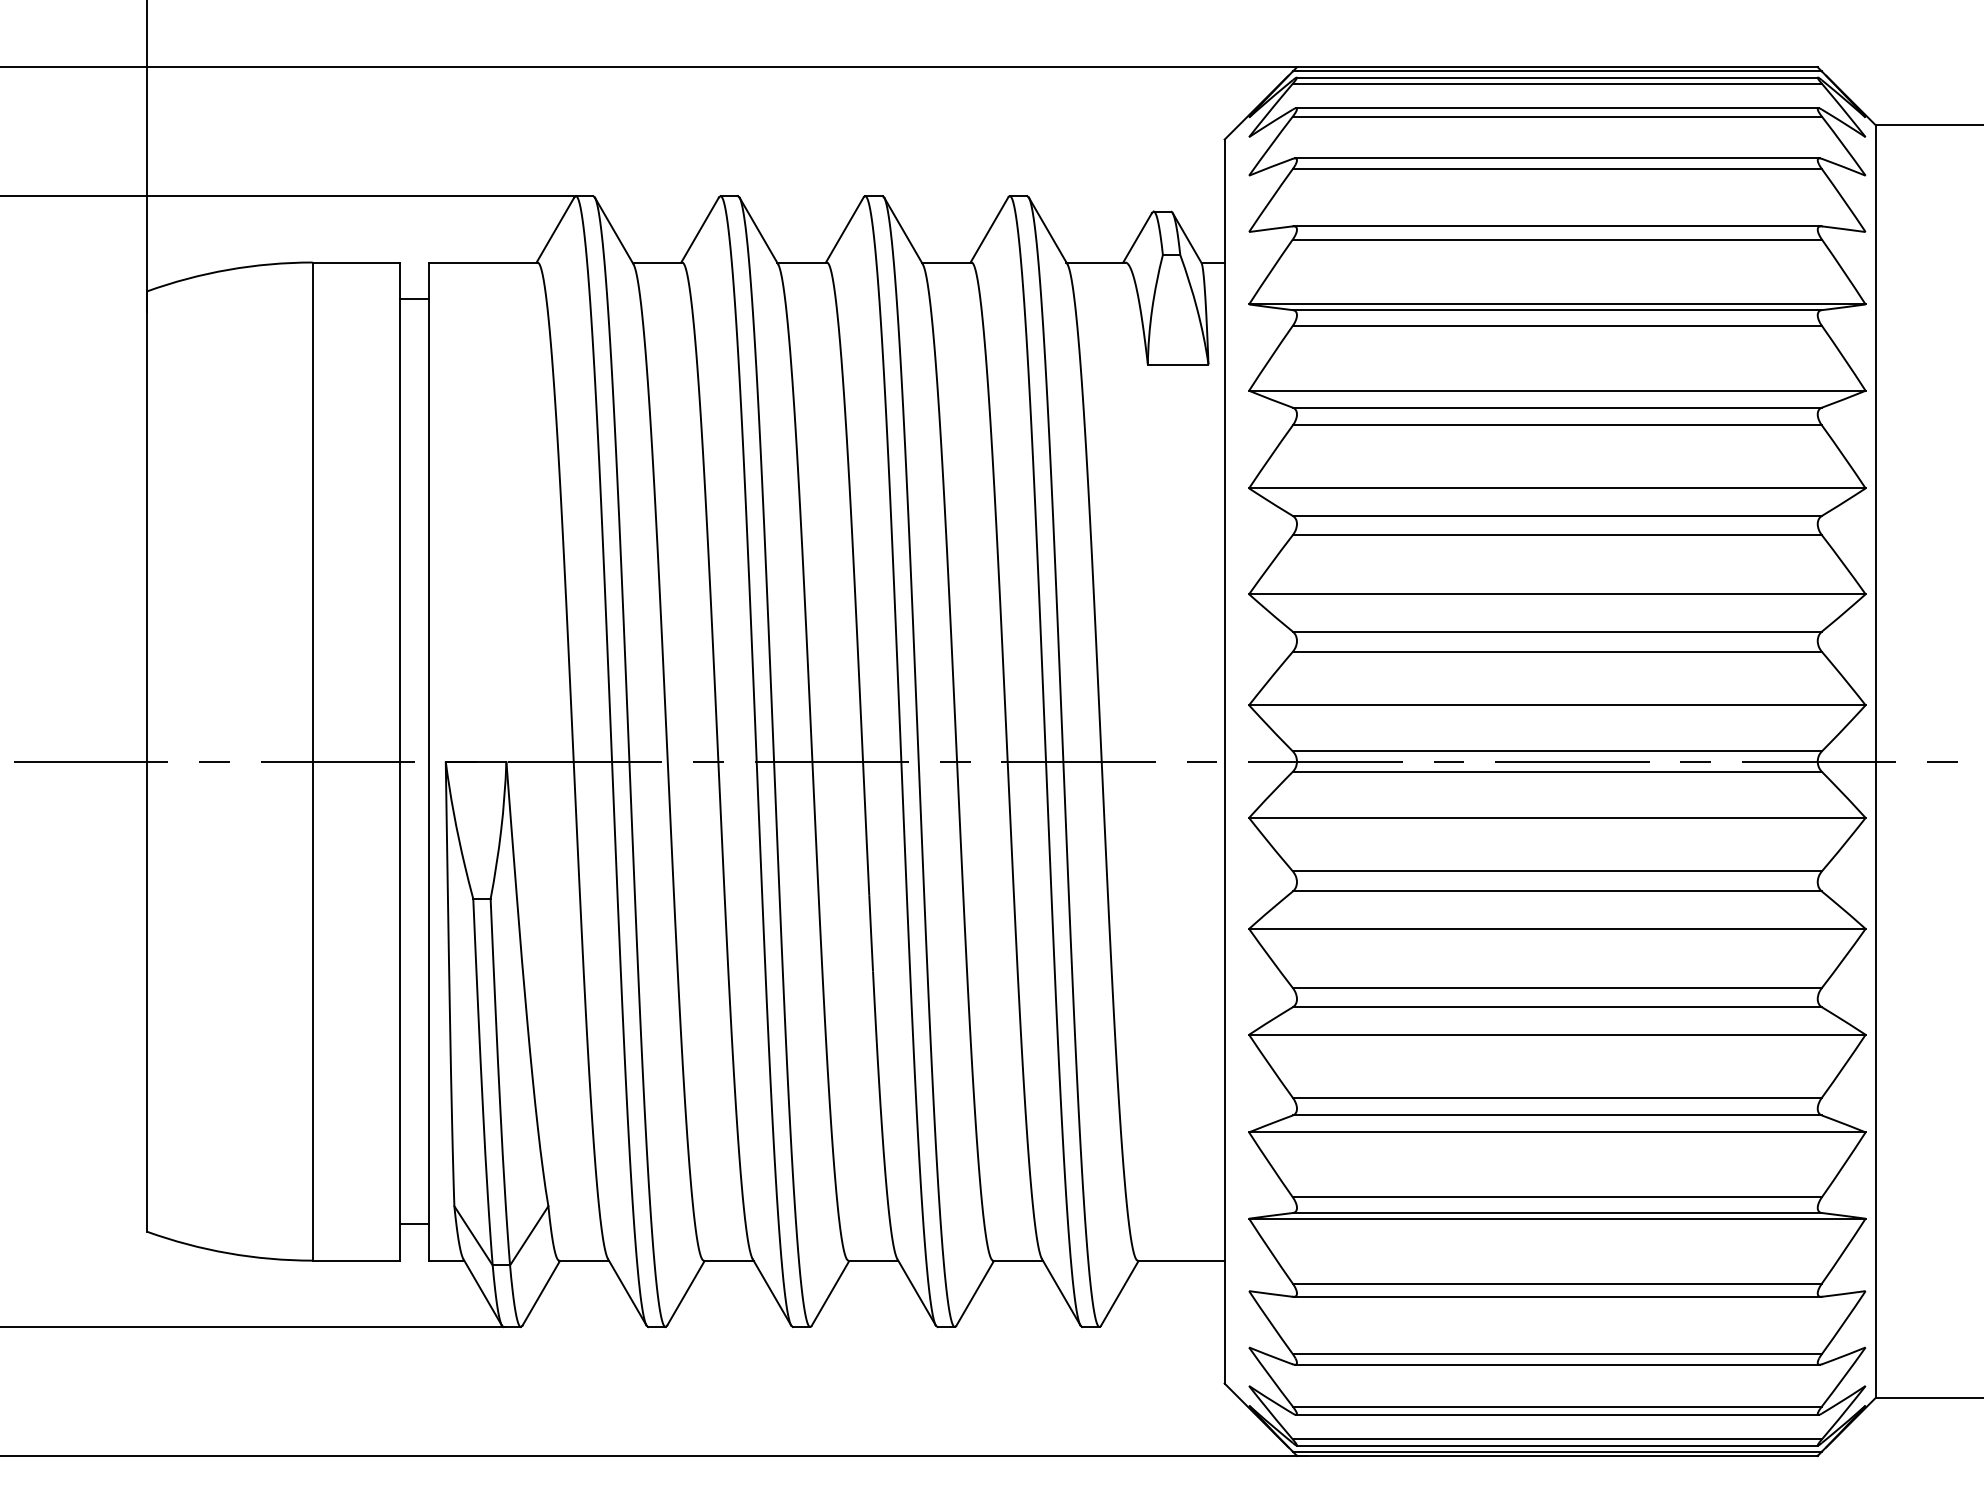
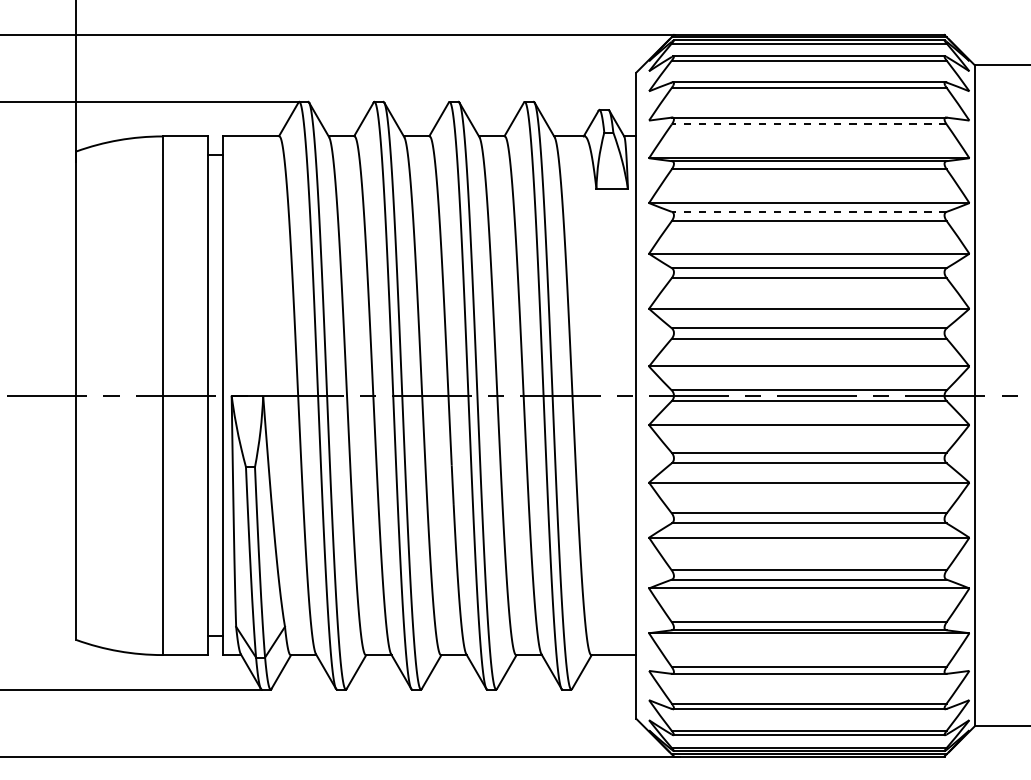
line: (1555, 239) -> (808, 124), solid -> dashed
line: (1555, 406) -> (808, 211), solid -> dashed

